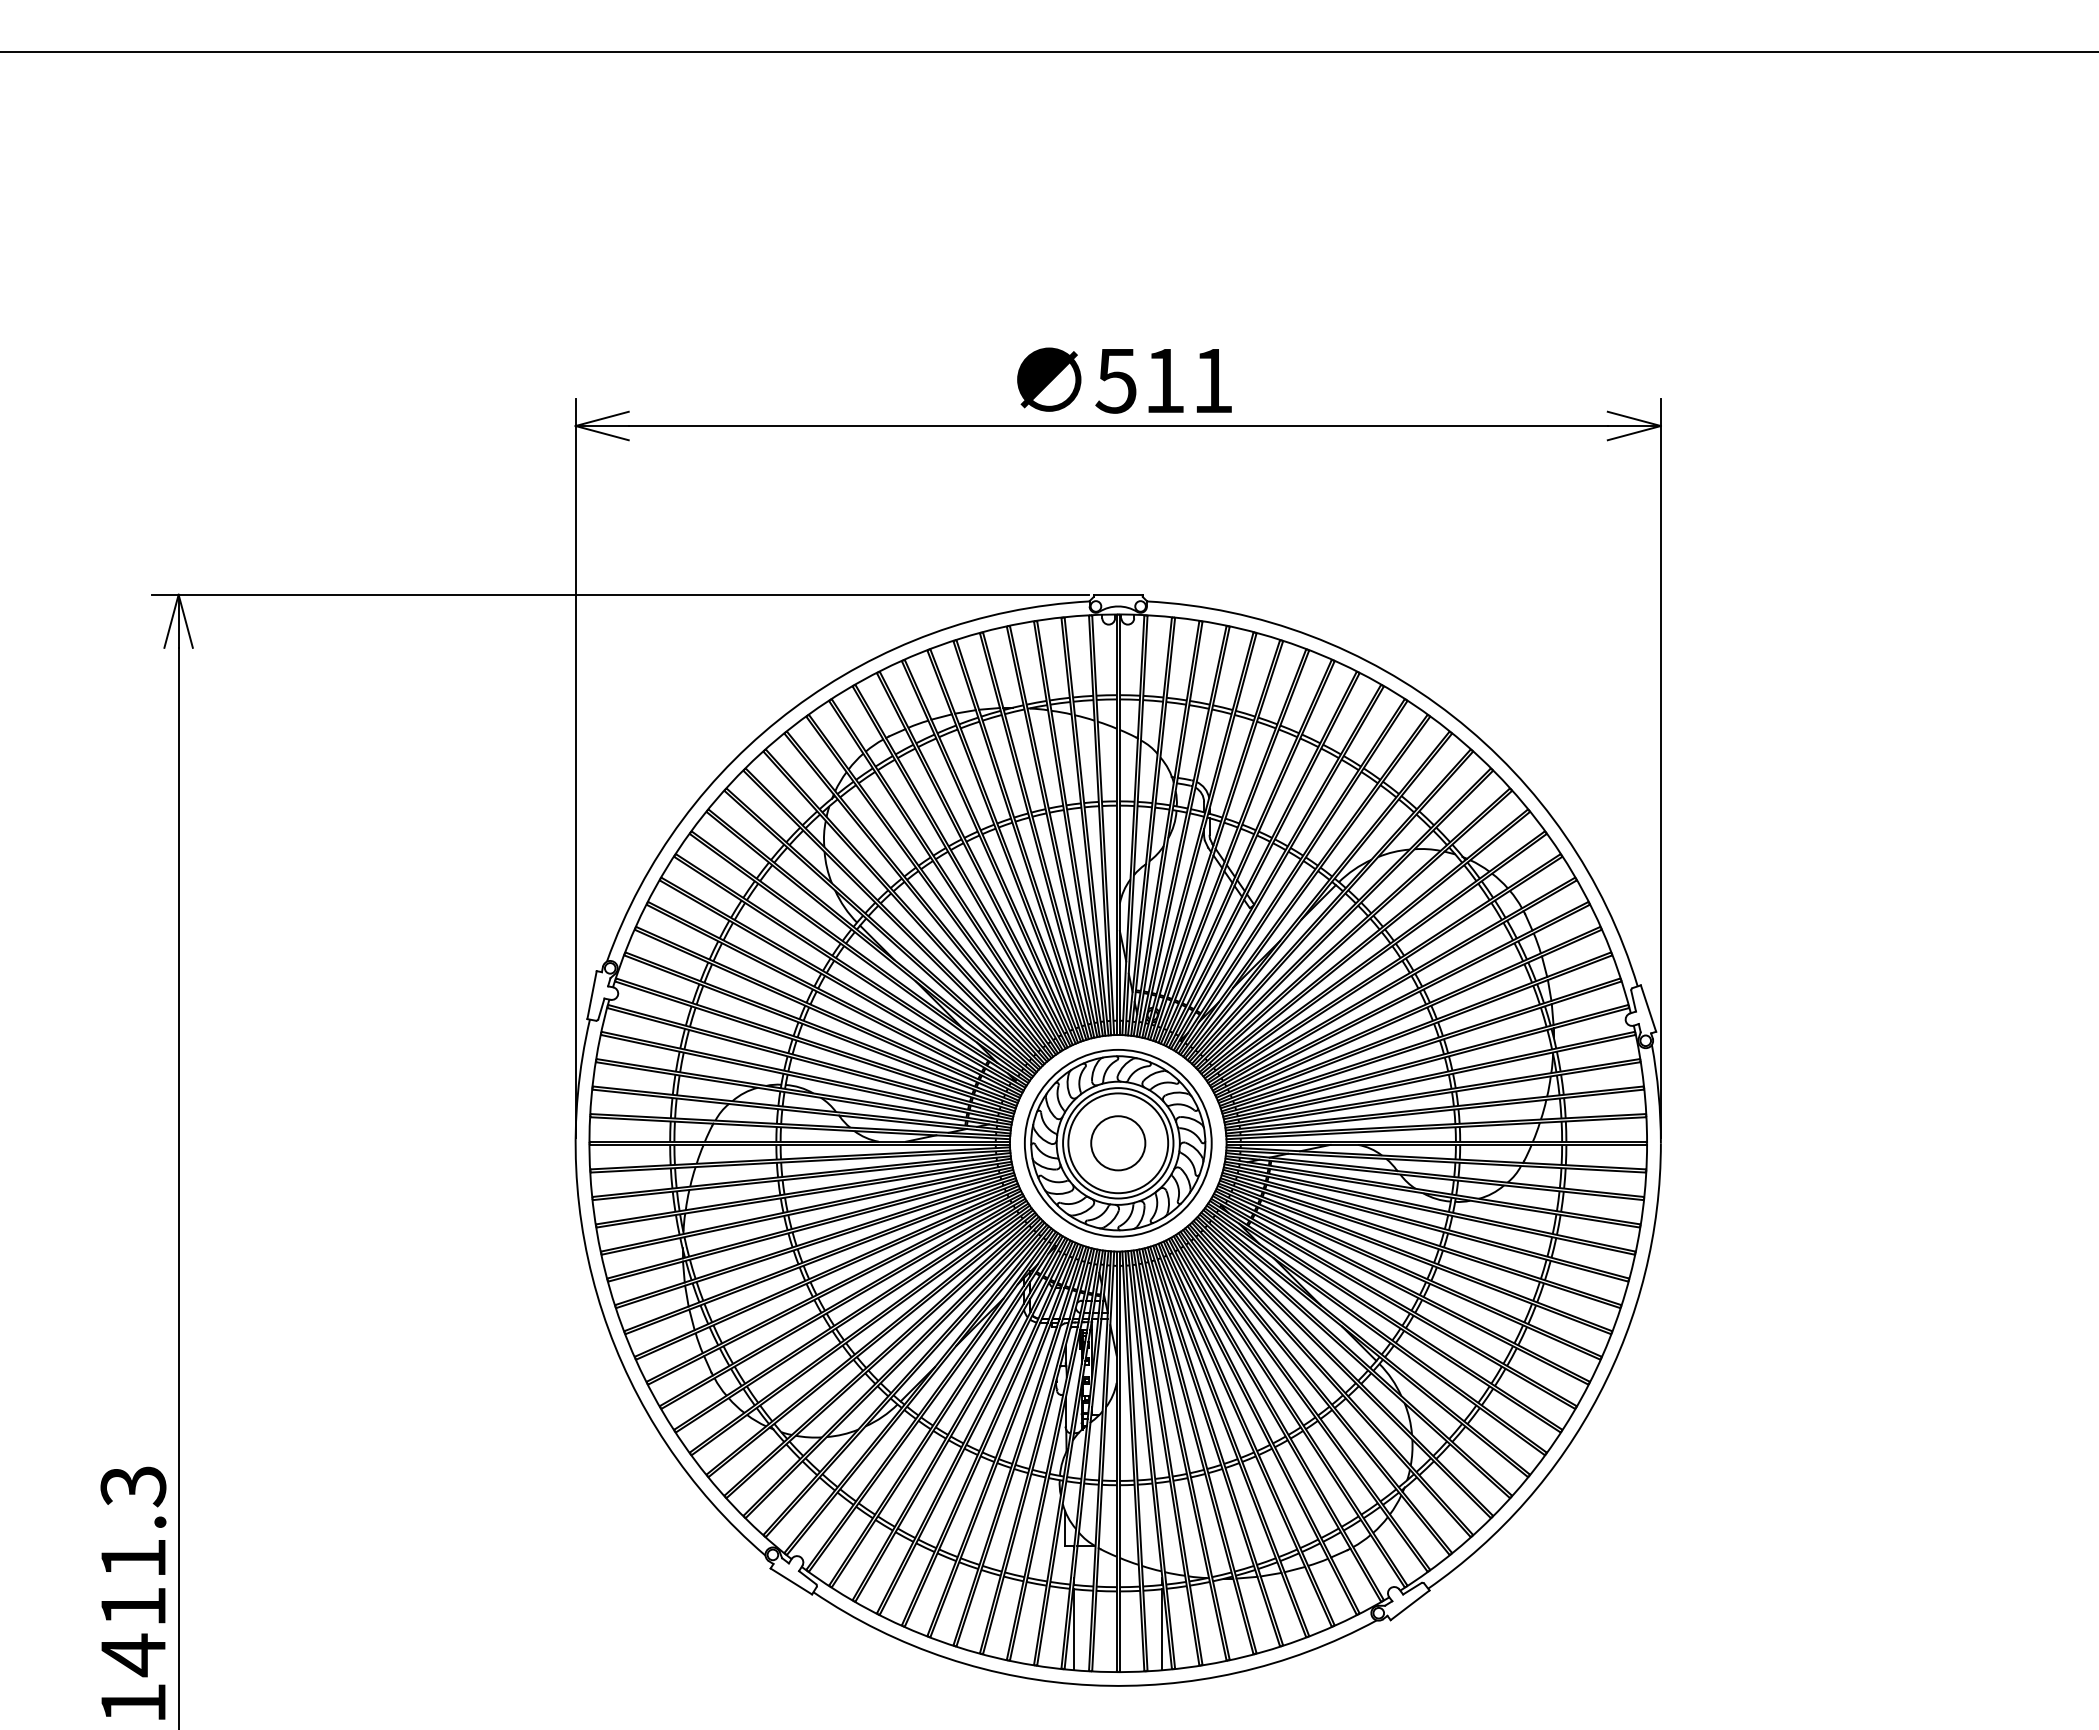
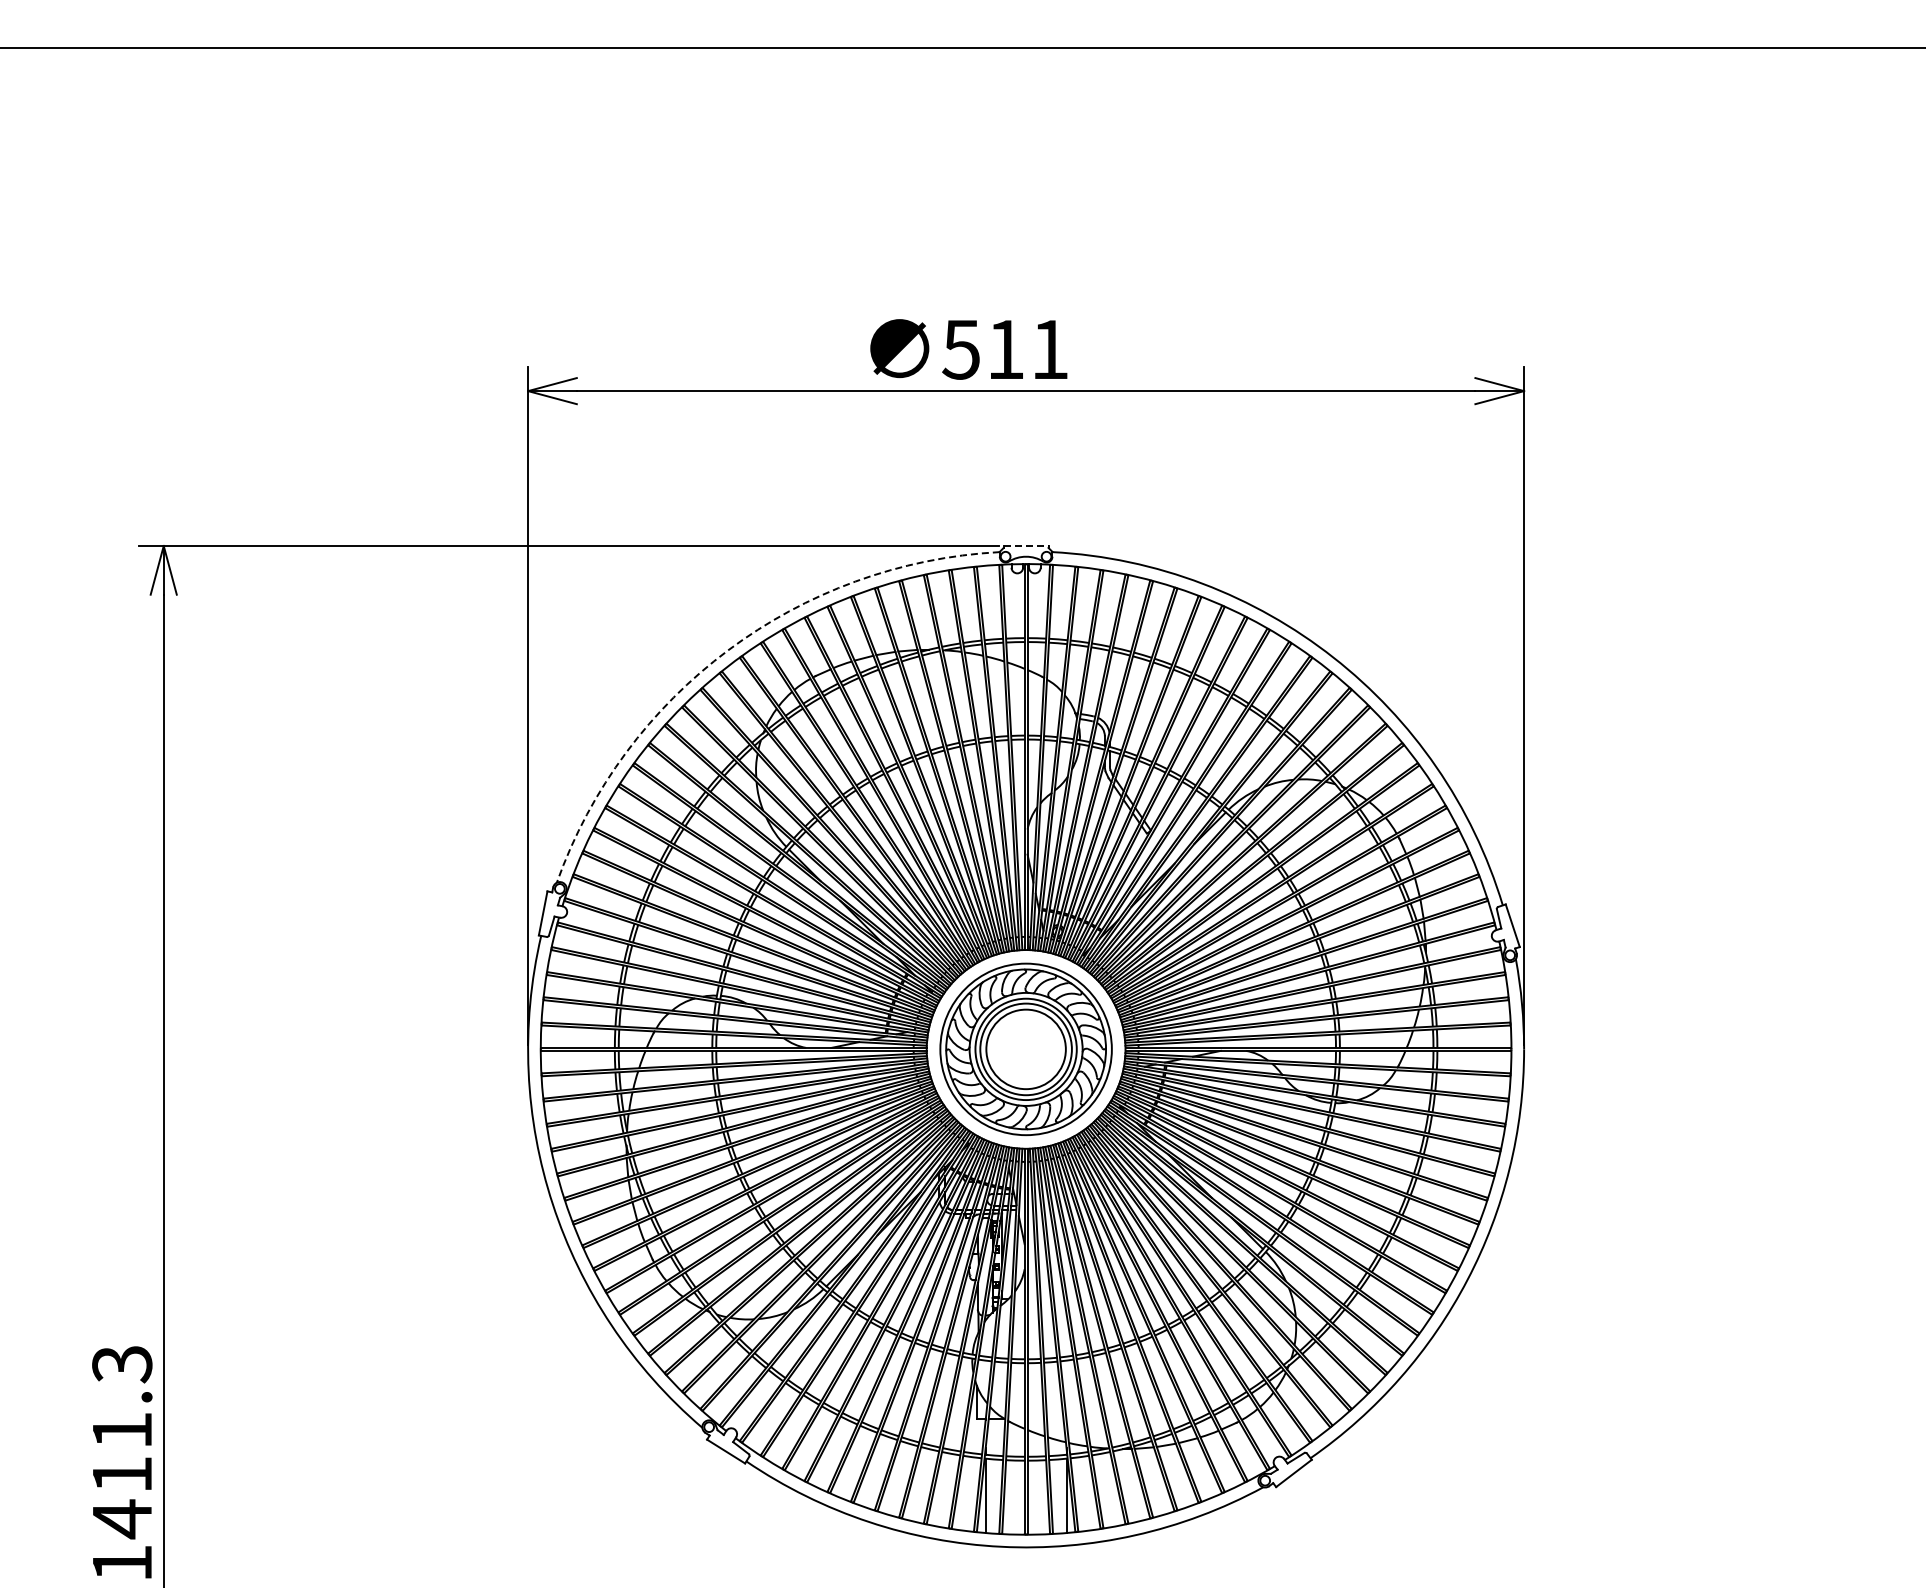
text: (1124, 380) -> (968, 349), moved
line: (1118, 595) -> (1026, 546), solid -> dashed
arc: (793, 708) -> (728, 650), solid -> dashed
circle: (1117, 1143) -> (1025, 1049), size x1.6

